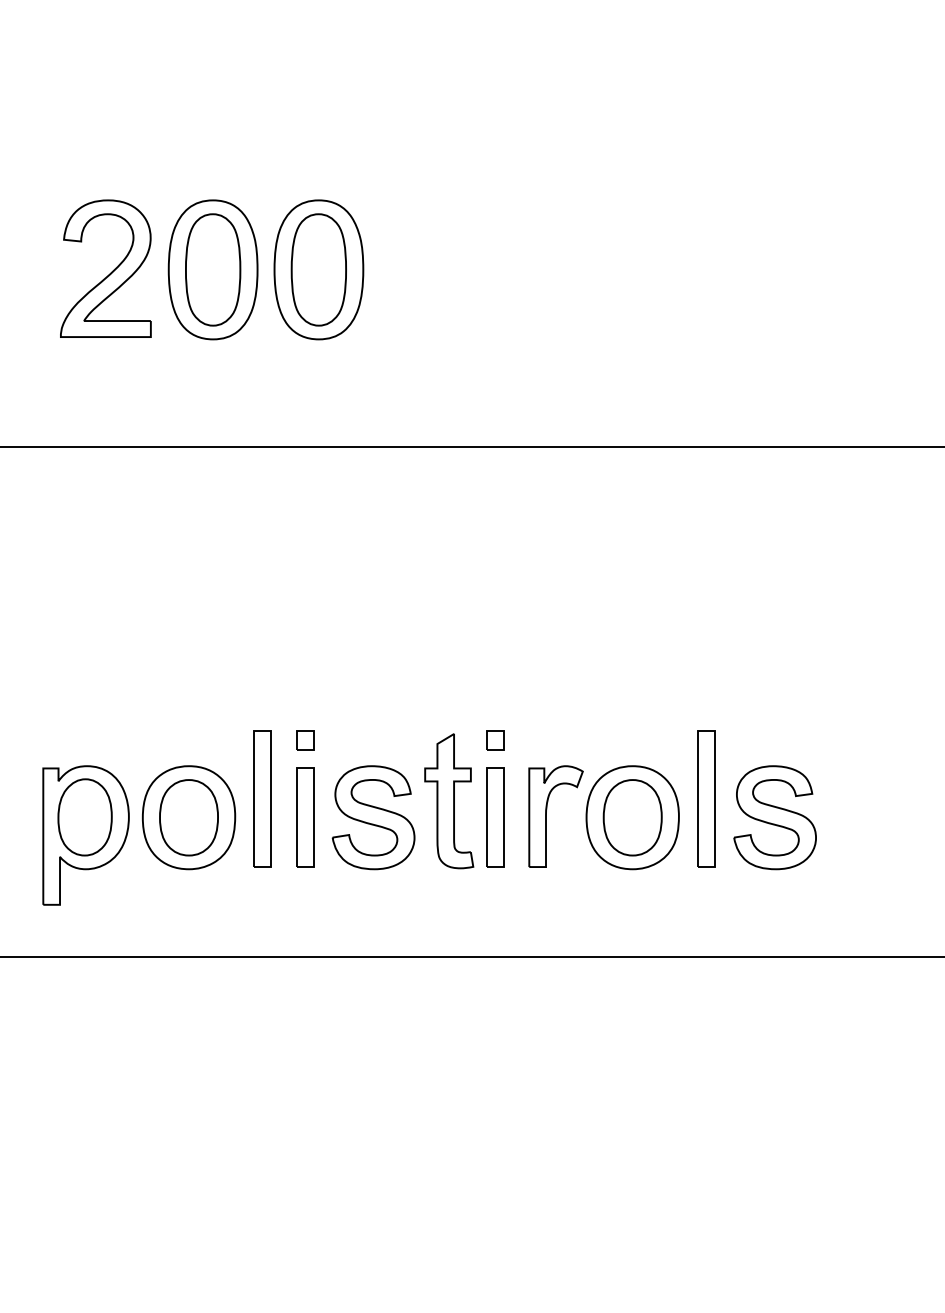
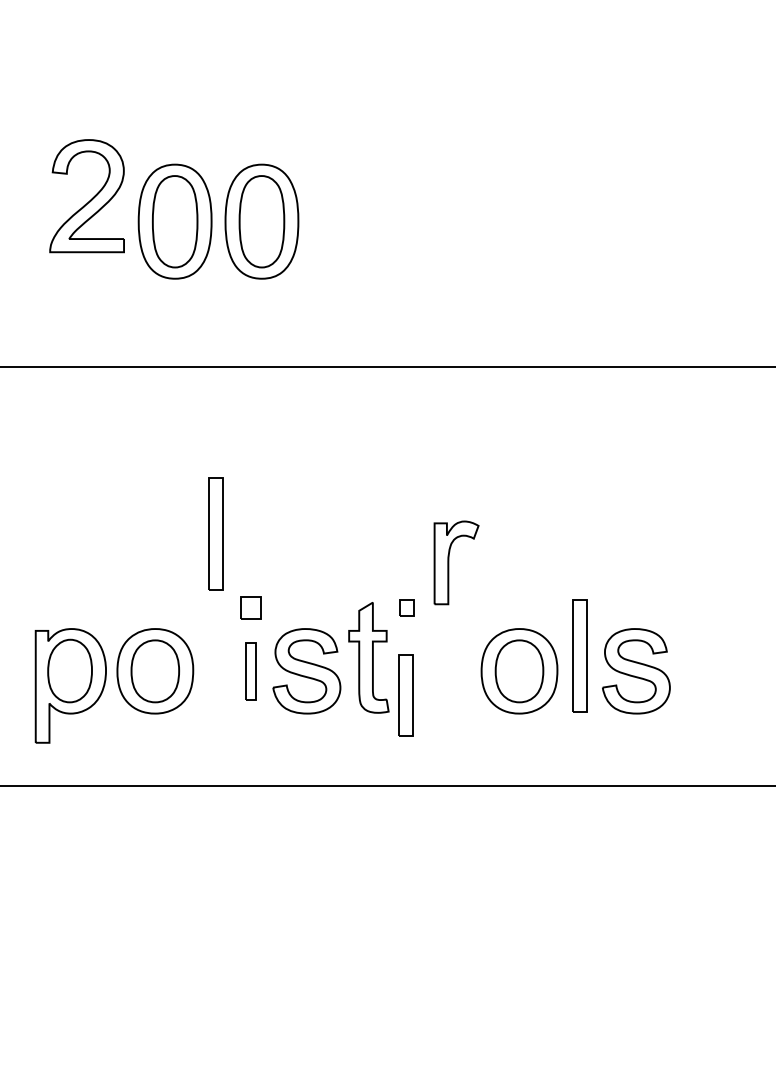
part: (110, 272) -> (90, 199), moved
part: (305, 740) -> (250, 607), size x1.4
part: (262, 798) -> (215, 533), moved
part: (546, 816) -> (448, 562), moved
part: (305, 817) -> (250, 671), size x0.7
part: (495, 817) -> (406, 695), moved

